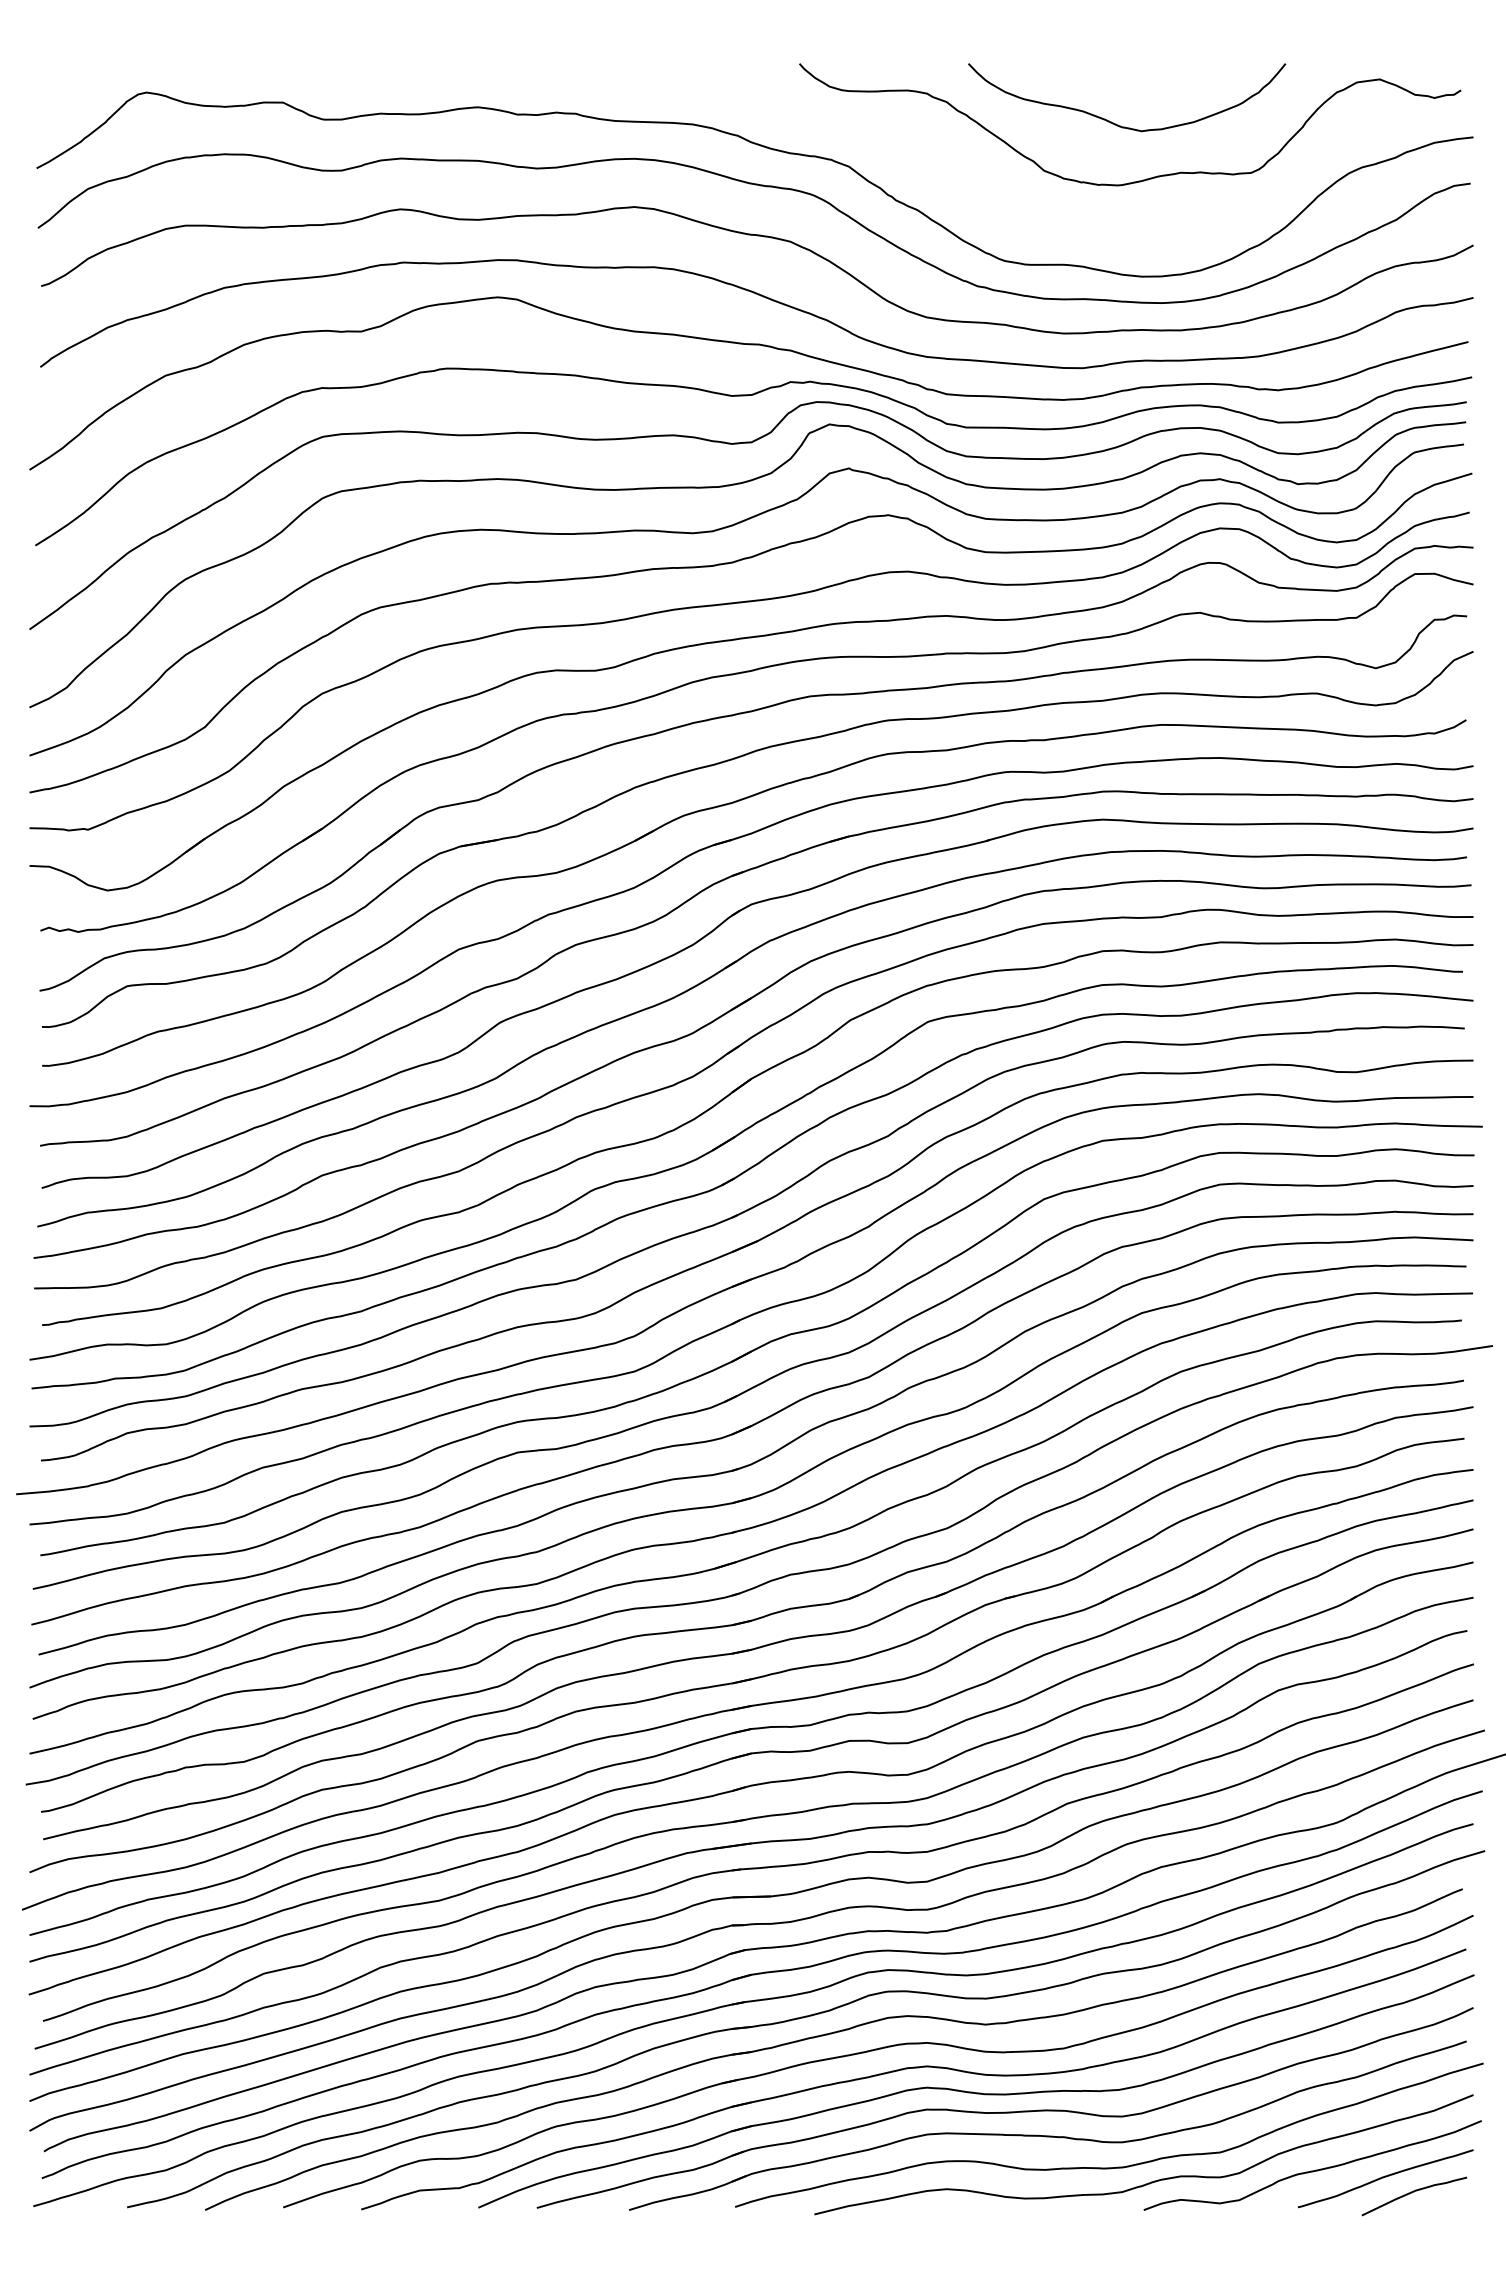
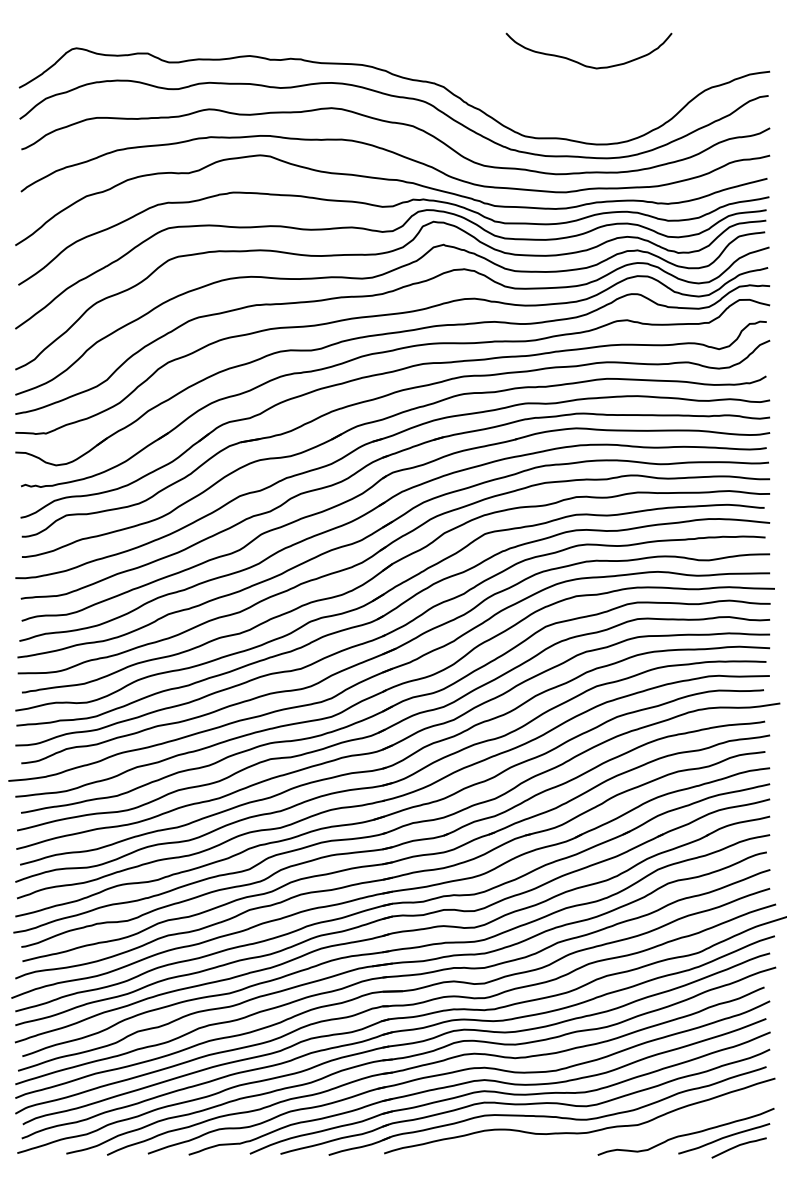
curve: (1147, 177) -> (599, 92), removed
curve: (1152, 2180) -> (602, 1139), removed

